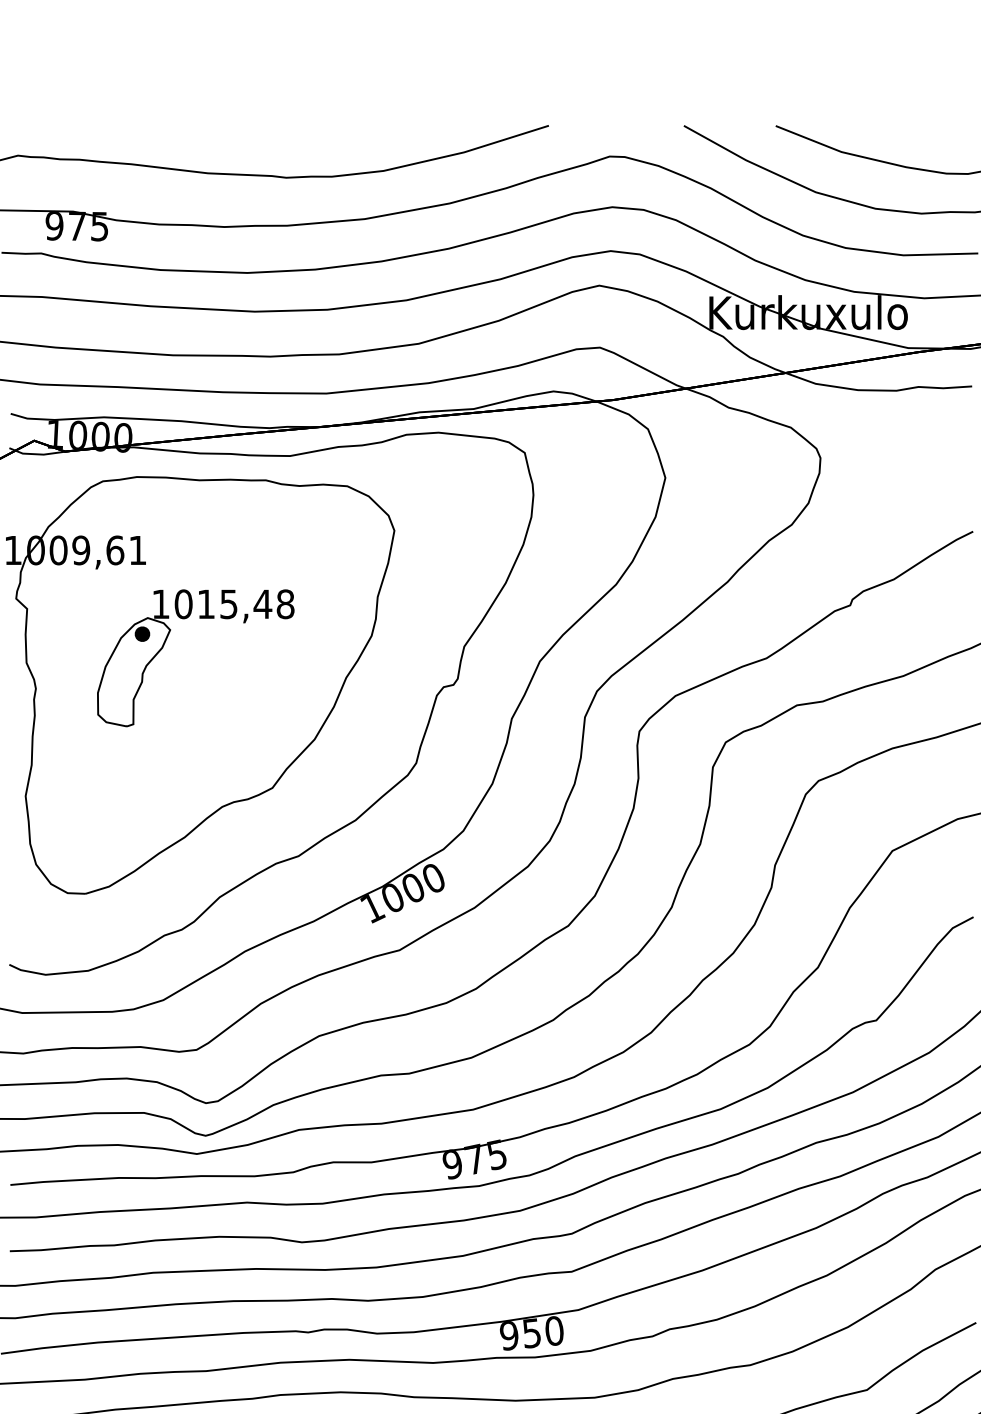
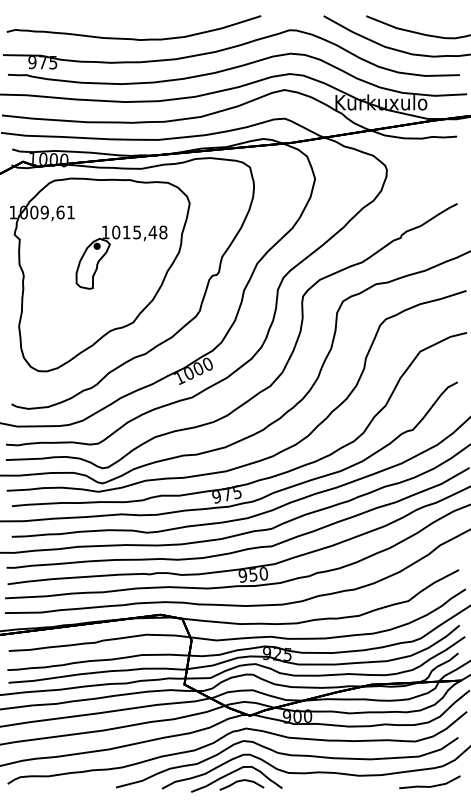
part: (166, 643) -> (108, 250), moved

